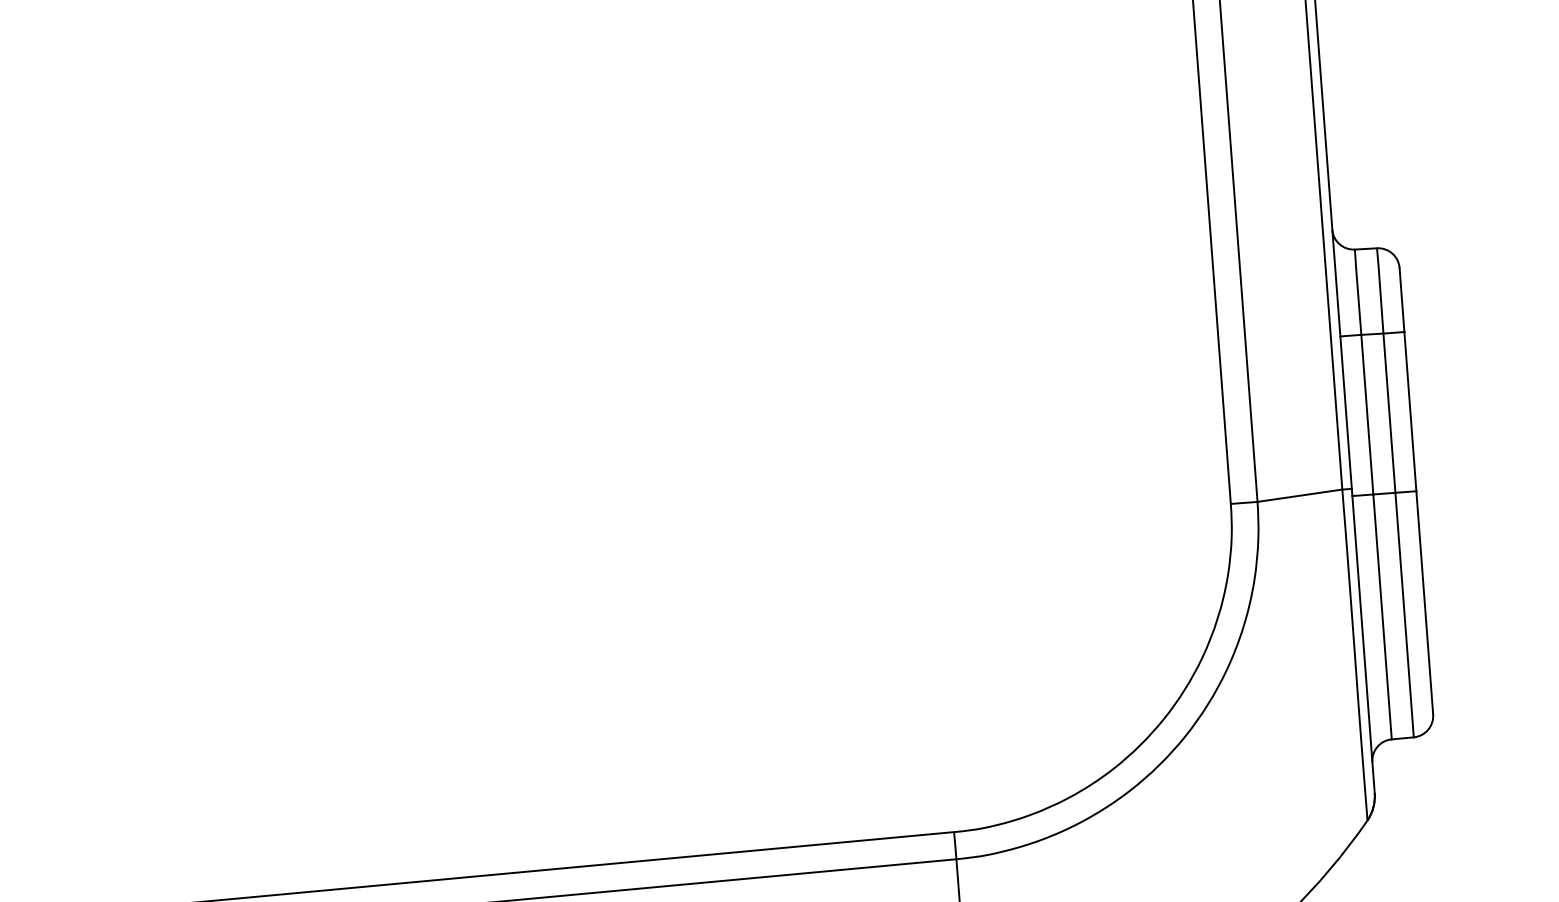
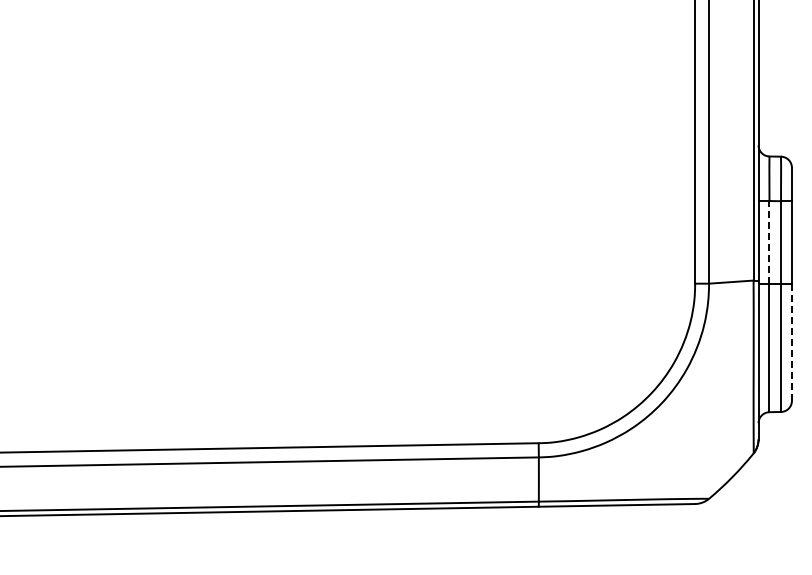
line: (1367, 414) -> (769, 242), solid -> dashed
line: (1424, 604) -> (791, 343), solid -> dashed

